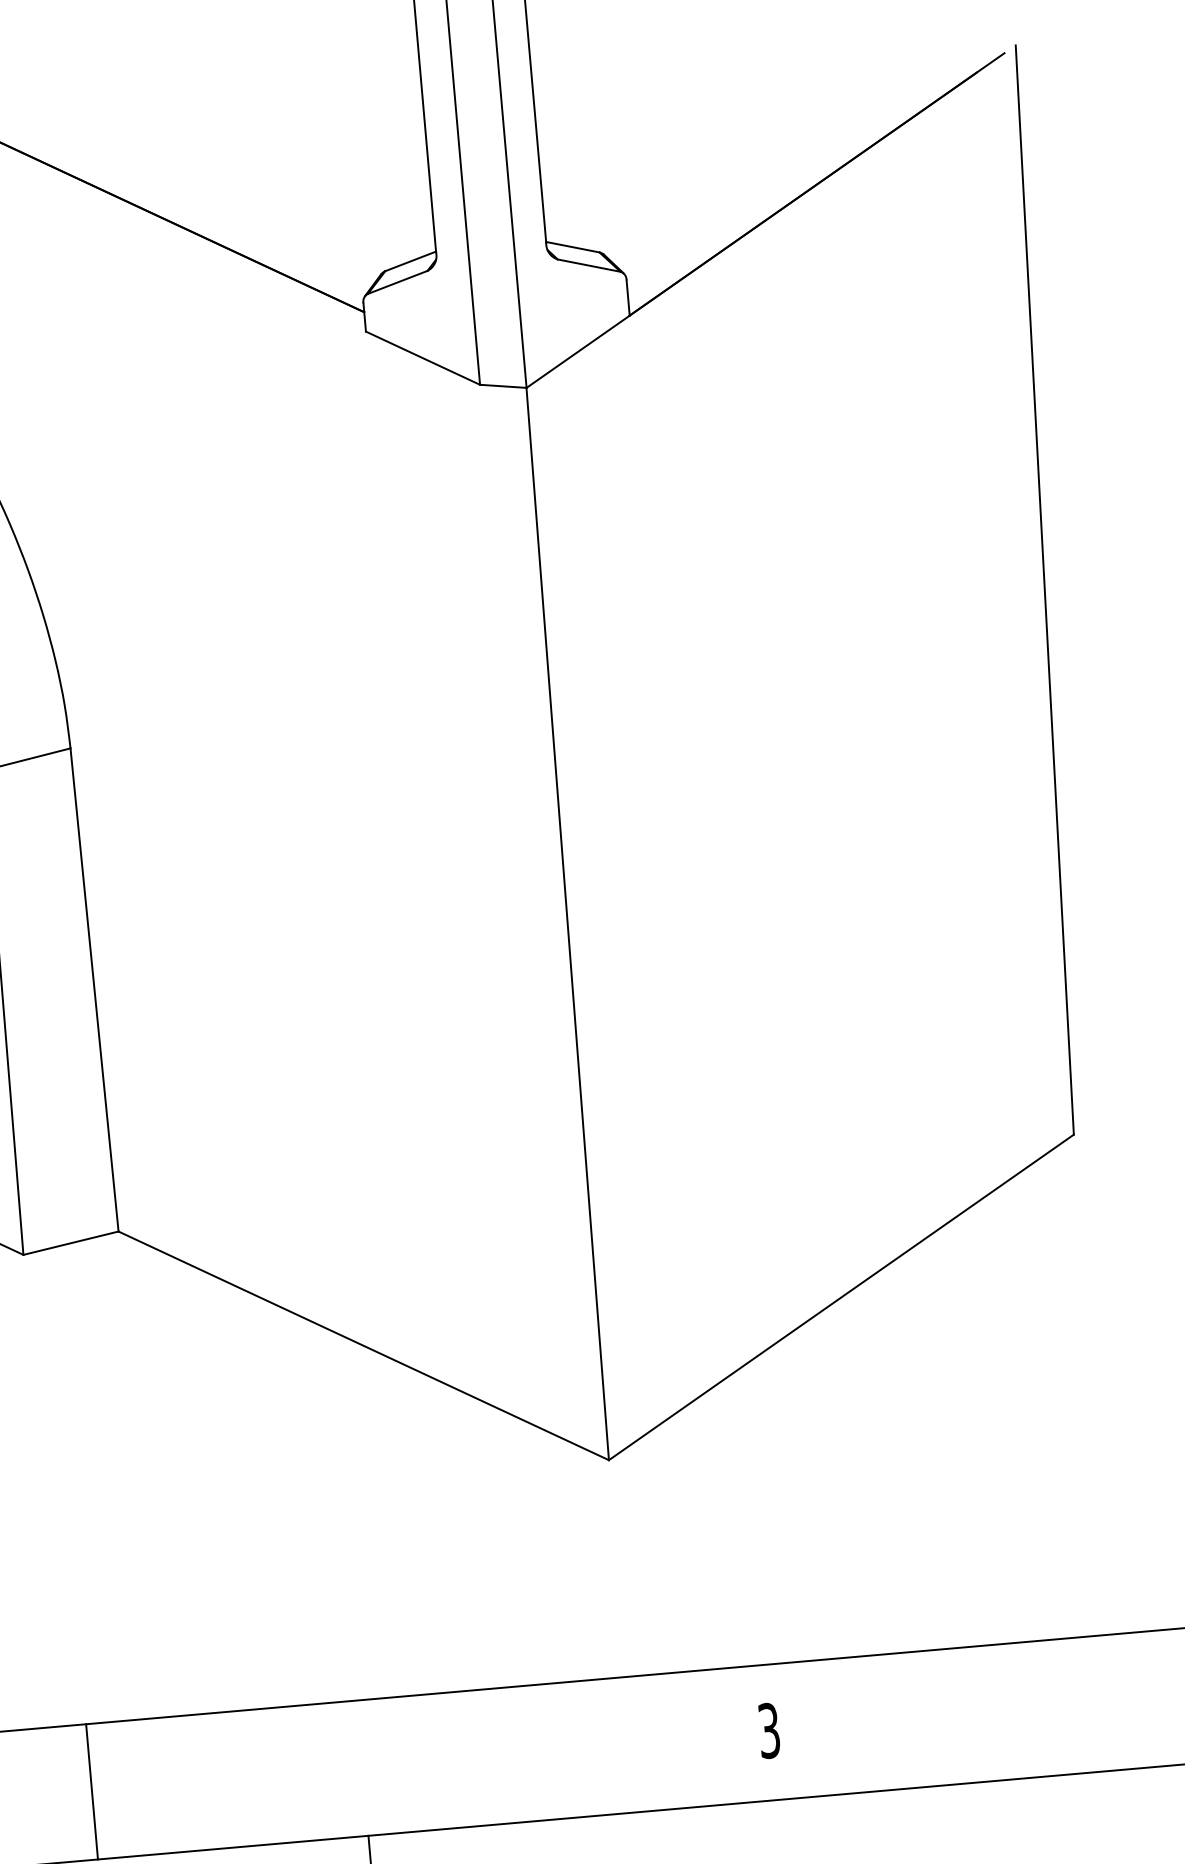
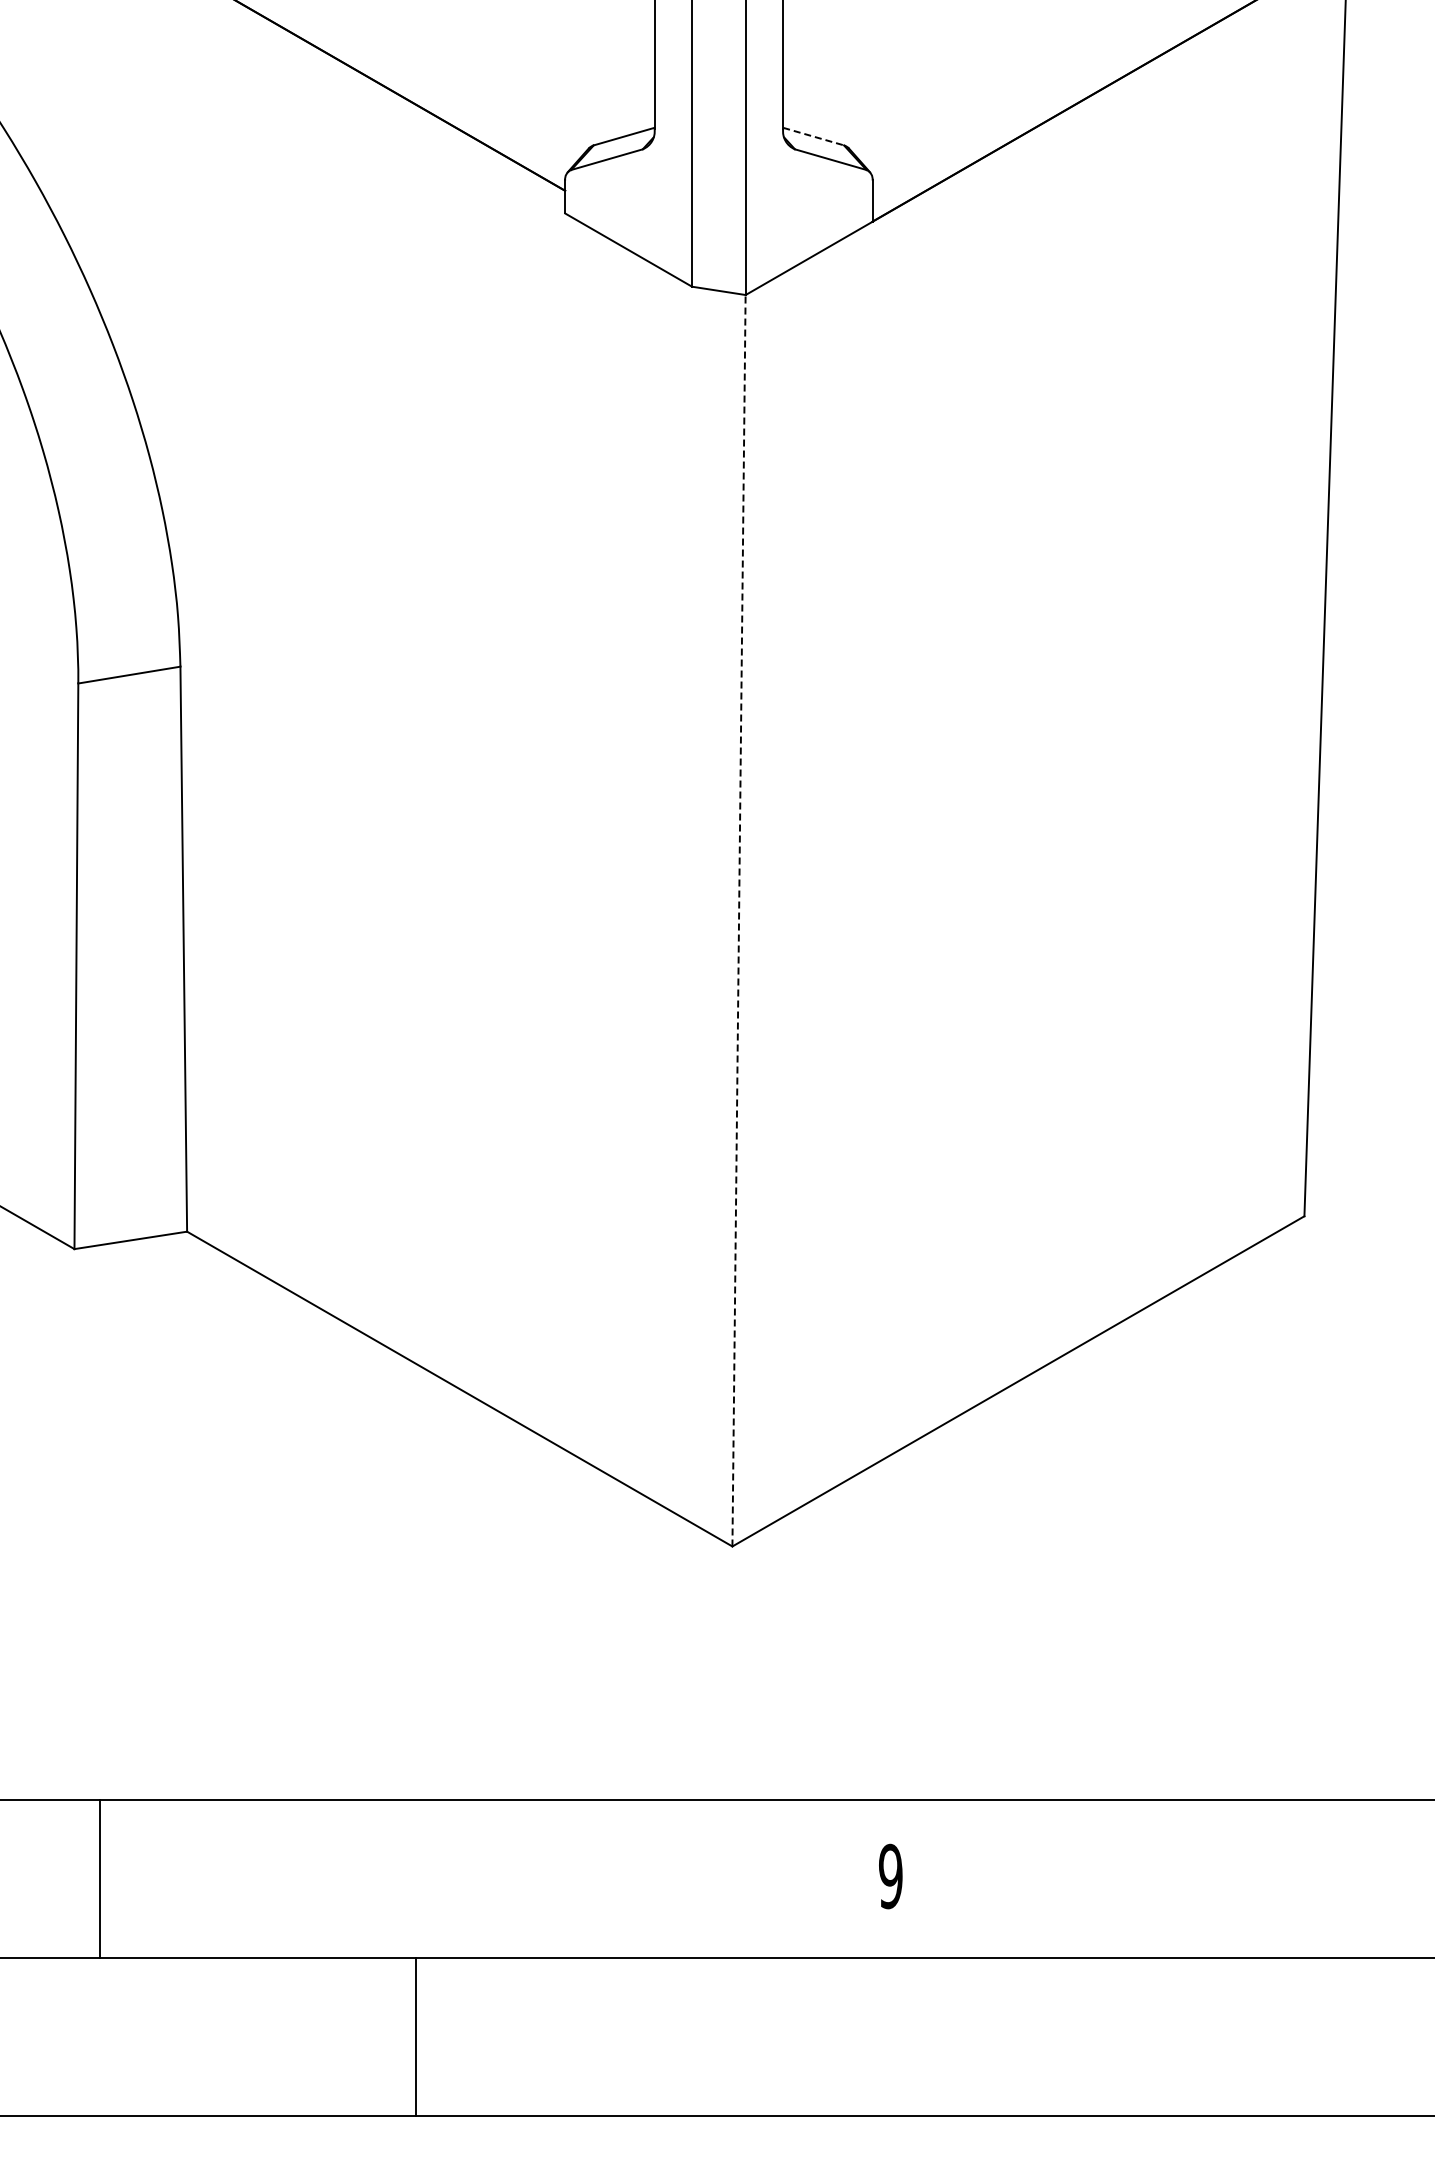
line: (572, 247) -> (813, 136), solid -> dashed
line: (568, 923) -> (739, 920), solid -> dashed
text: (768, 1730) -> (890, 1876), 3 -> 9

